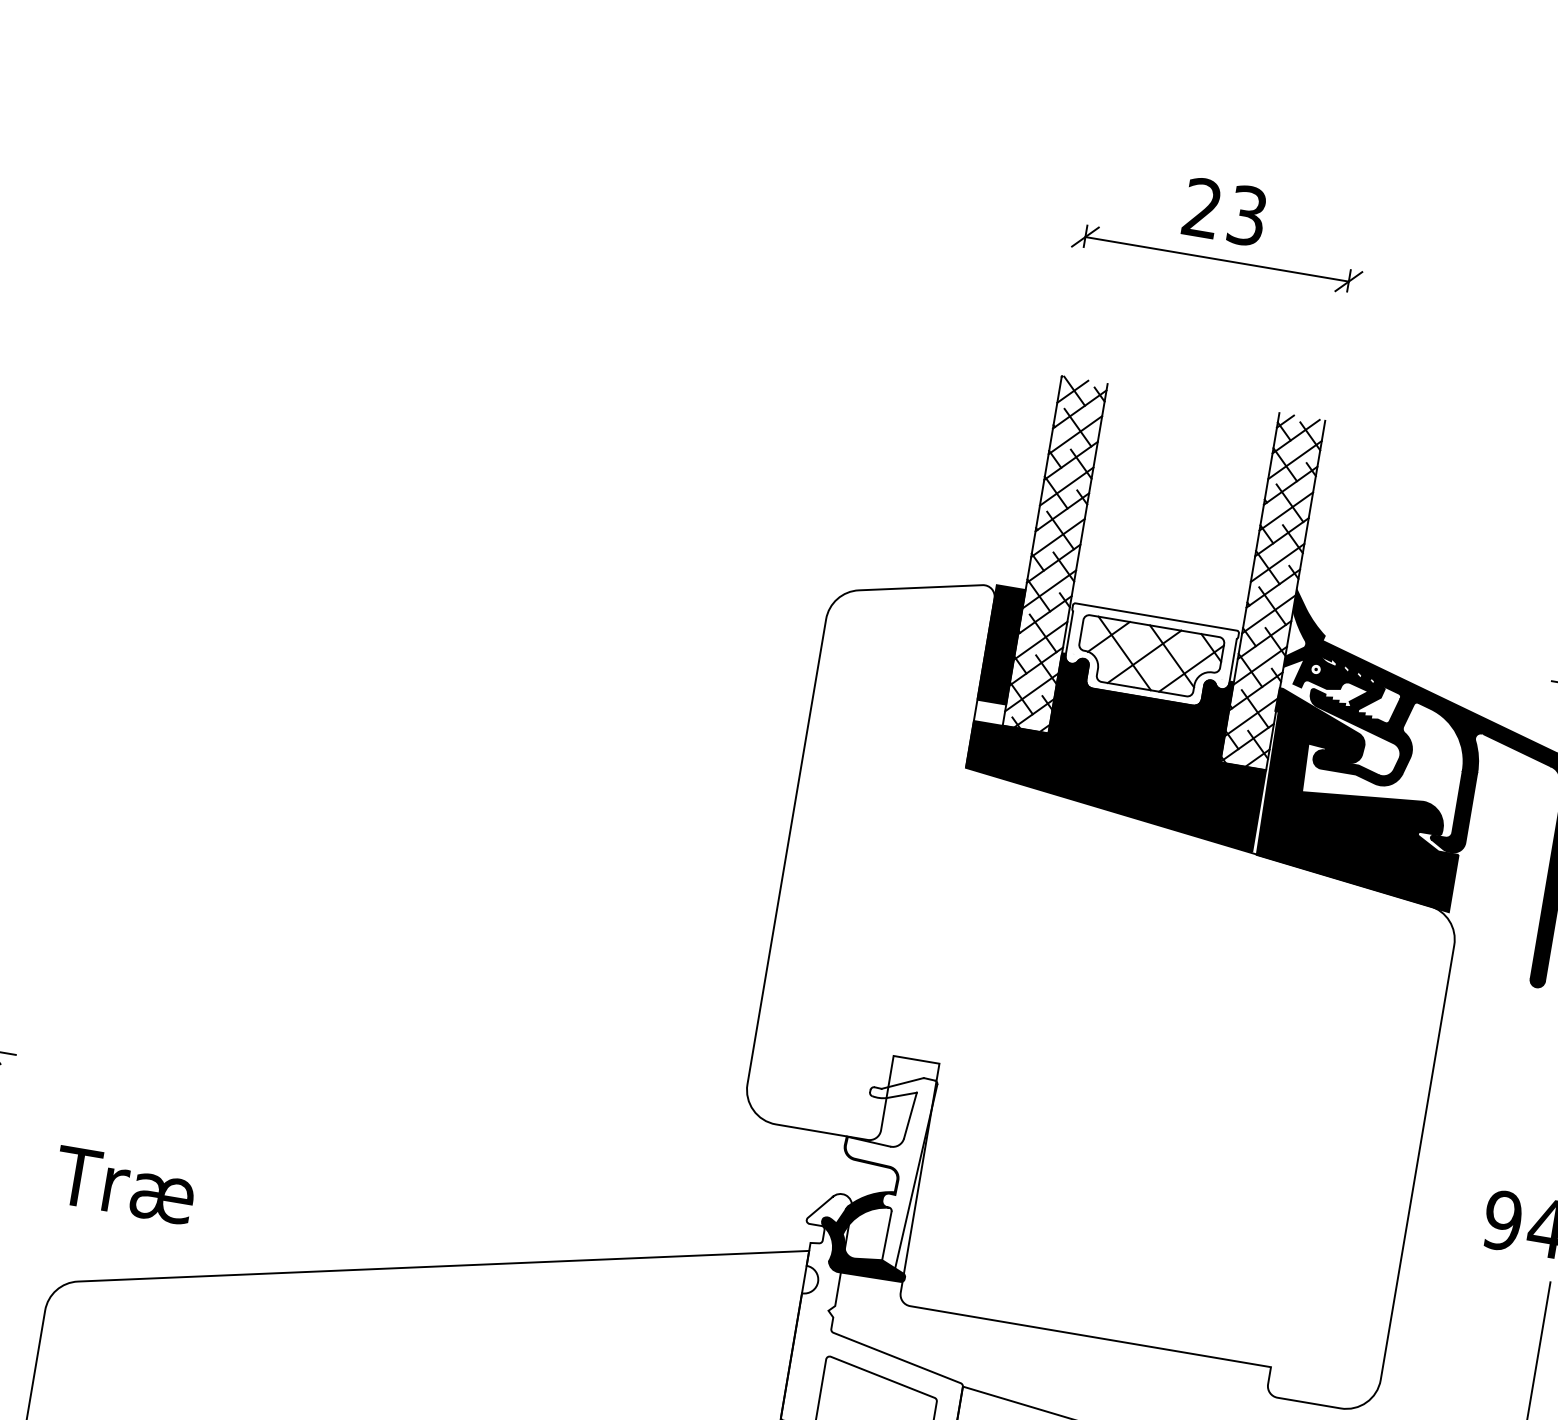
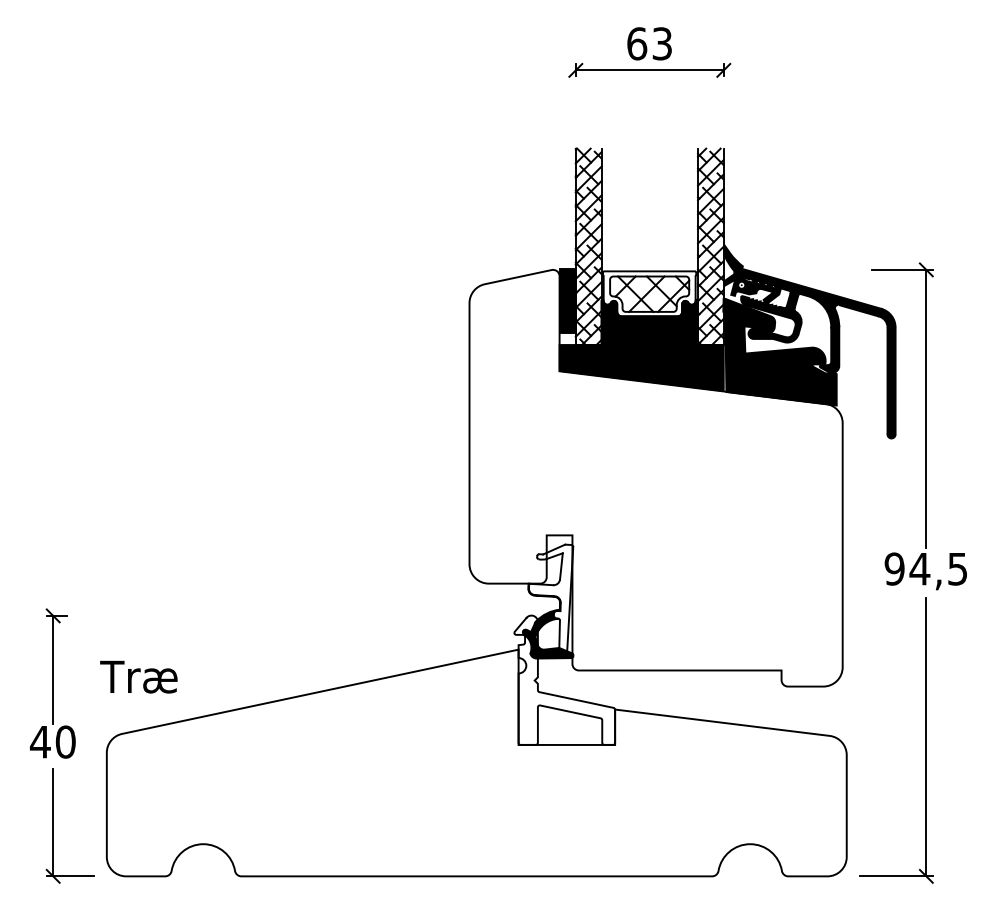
text: (1203, 207) -> (637, 43), 23 -> 63

